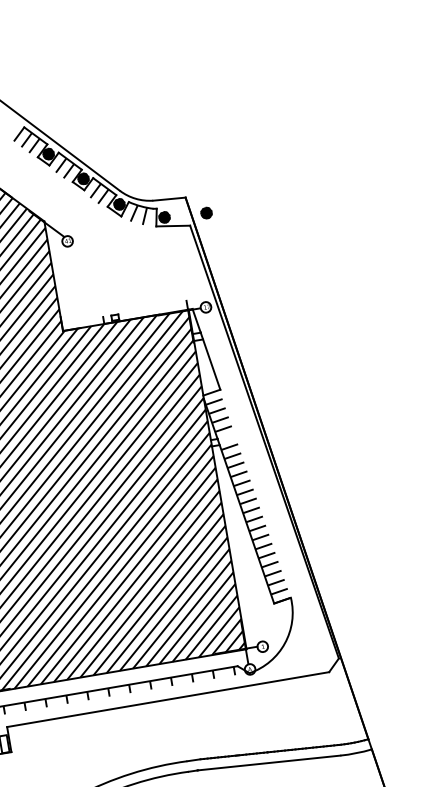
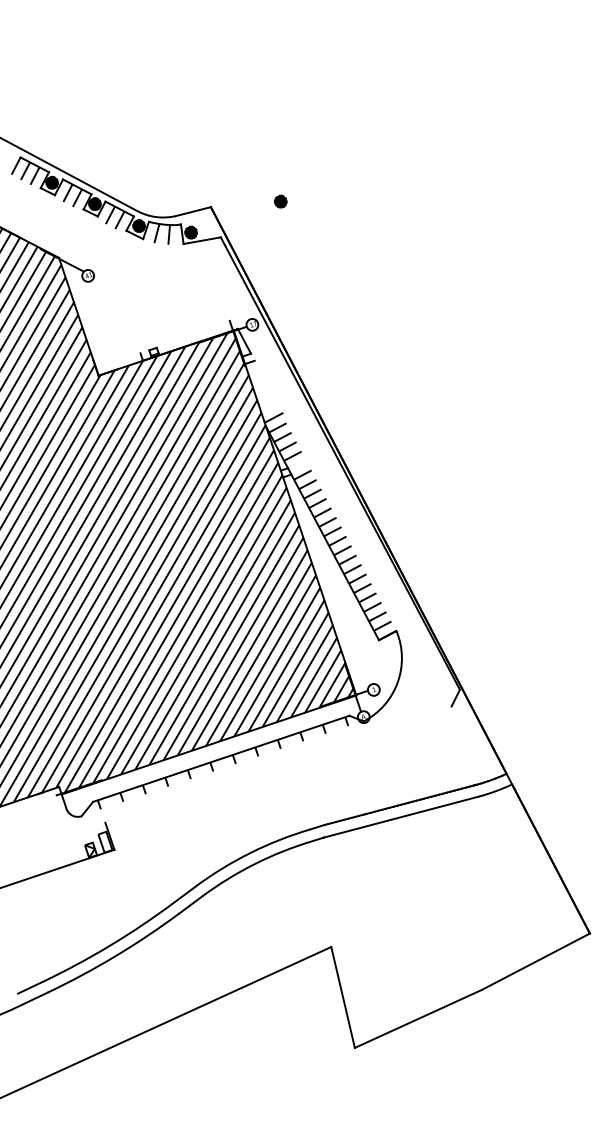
part: (206, 212) -> (280, 201), moved
line: (210, 361) -> (266, 383), removed
line: (168, 699) -> (278, 764), removed

